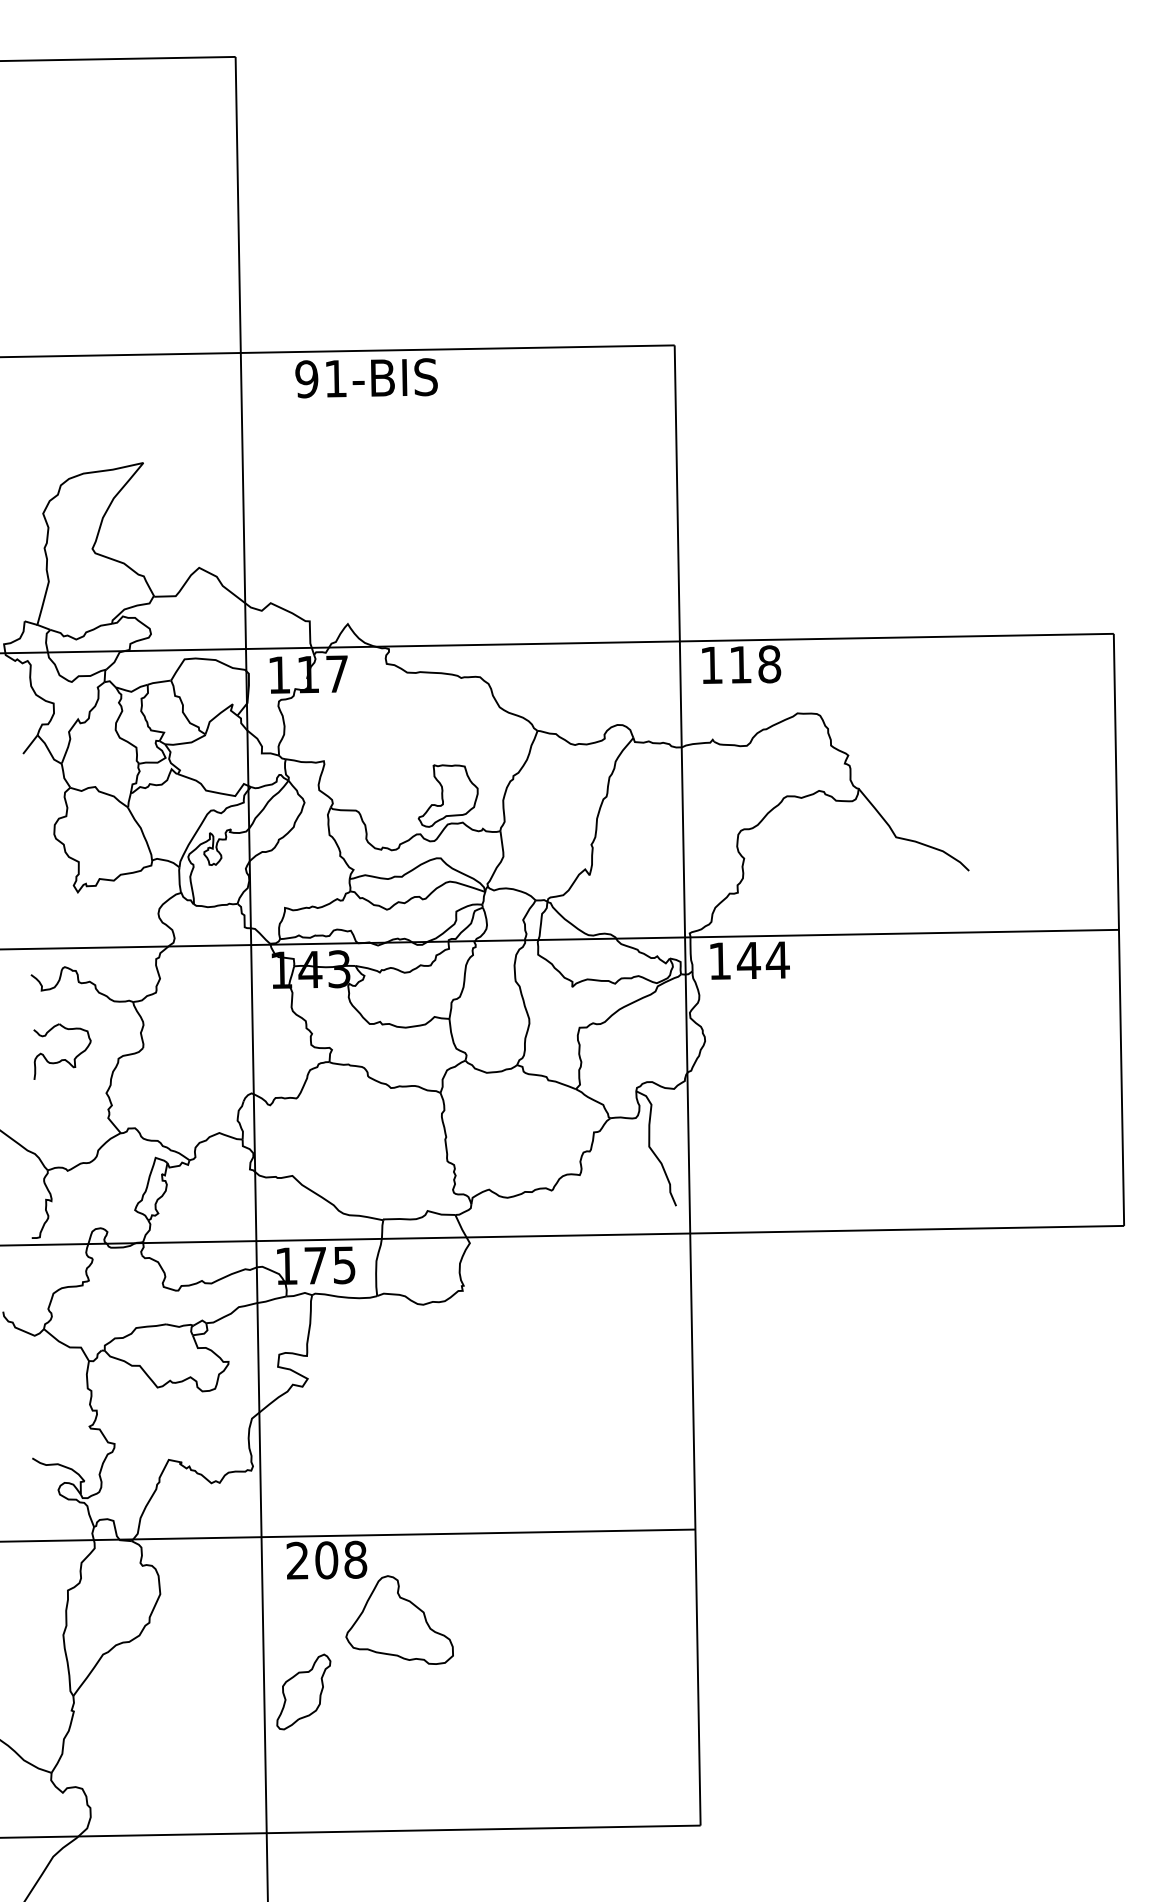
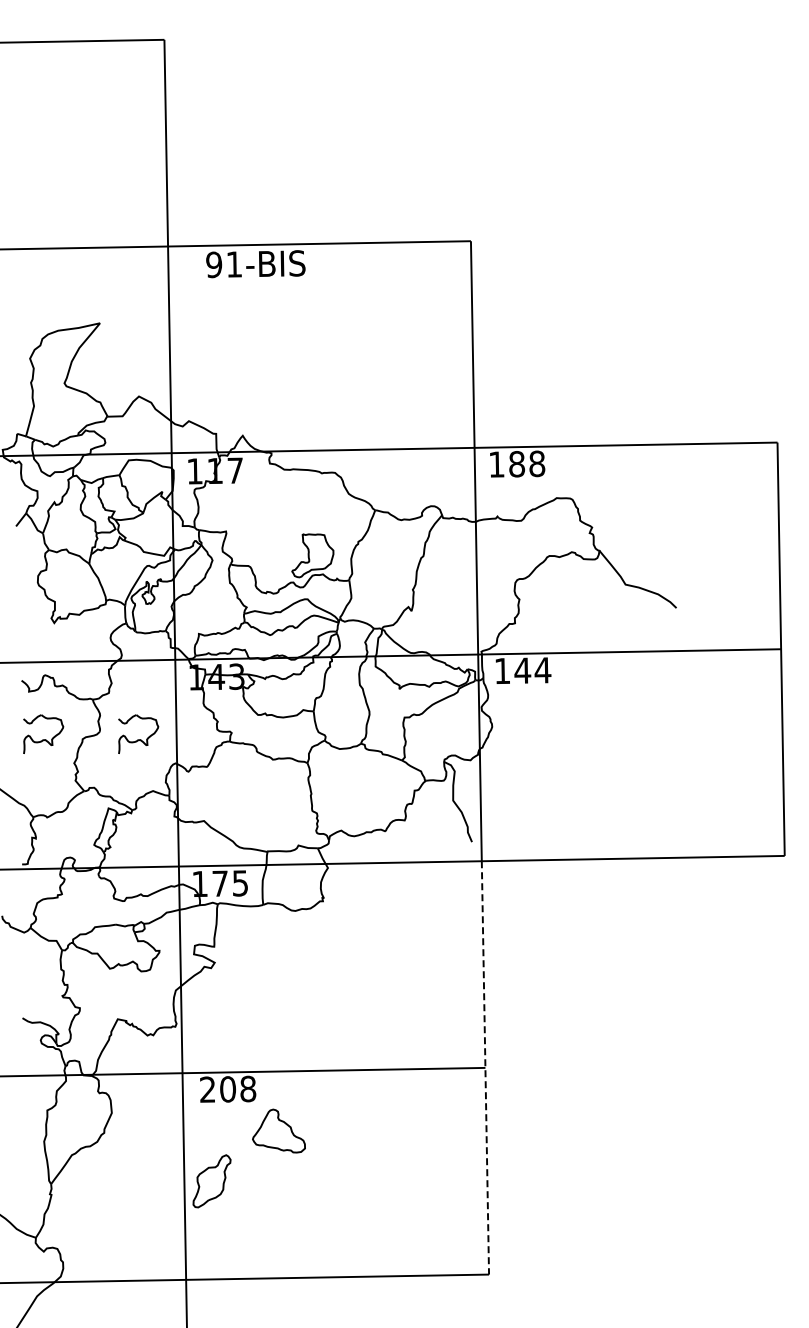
text: (741, 665) -> (517, 464), 118 -> 188
part: (198, 1050) -> (138, 733), added
line: (695, 1528) -> (485, 1067), solid -> dashed
part: (399, 1619) -> (278, 1130), size x0.7

